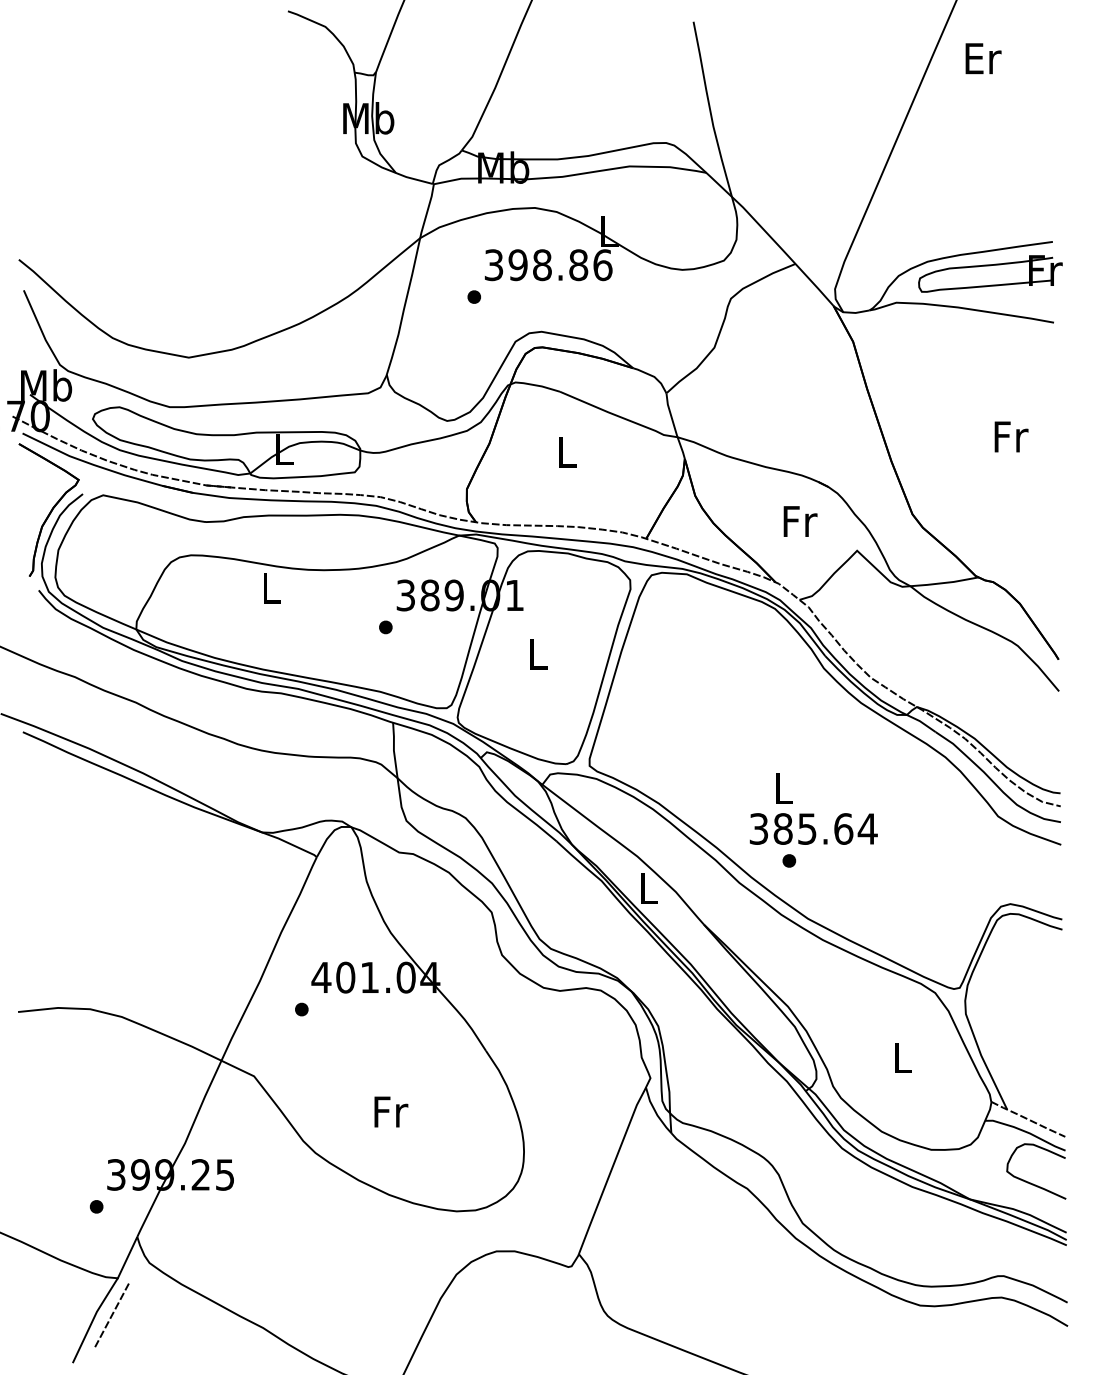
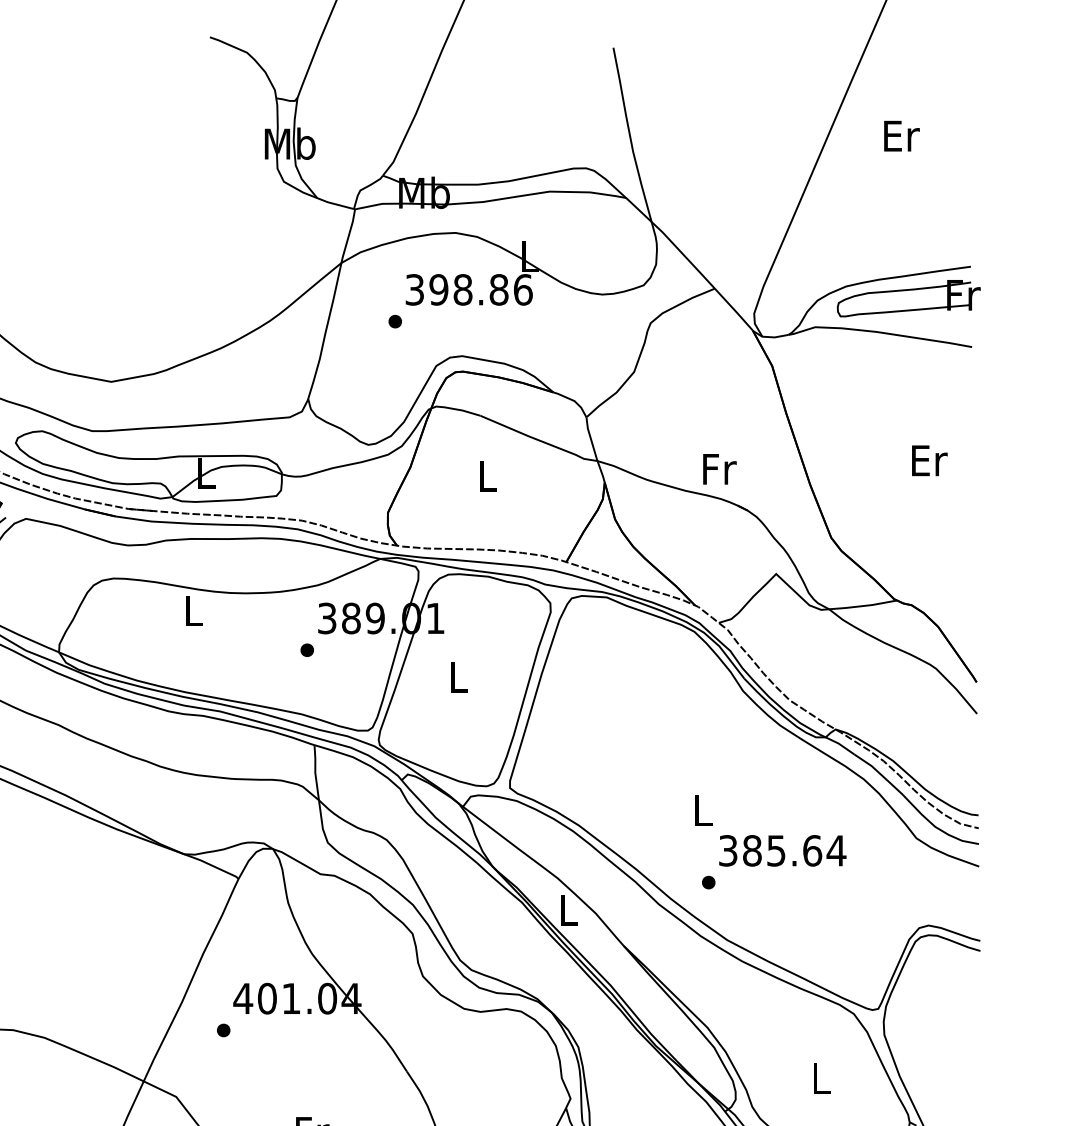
text: (983, 58) -> (901, 135), moved
text: (1011, 436) -> (929, 460), Fr -> Er
text: (800, 521) -> (719, 469), moved
text: (813, 828) -> (782, 850), moved

